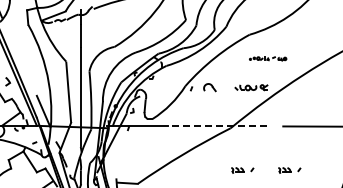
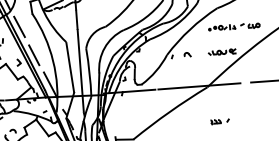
line: (11, 38) -> (19, 26), added
part: (267, 58) -> (233, 26), size x1.67
line: (26, 74) -> (33, 55), added
part: (209, 87) -> (187, 54), size x0.62
line: (221, 126) -> (199, 86), dashed -> solid
part: (289, 170) -> (259, 118), removed

